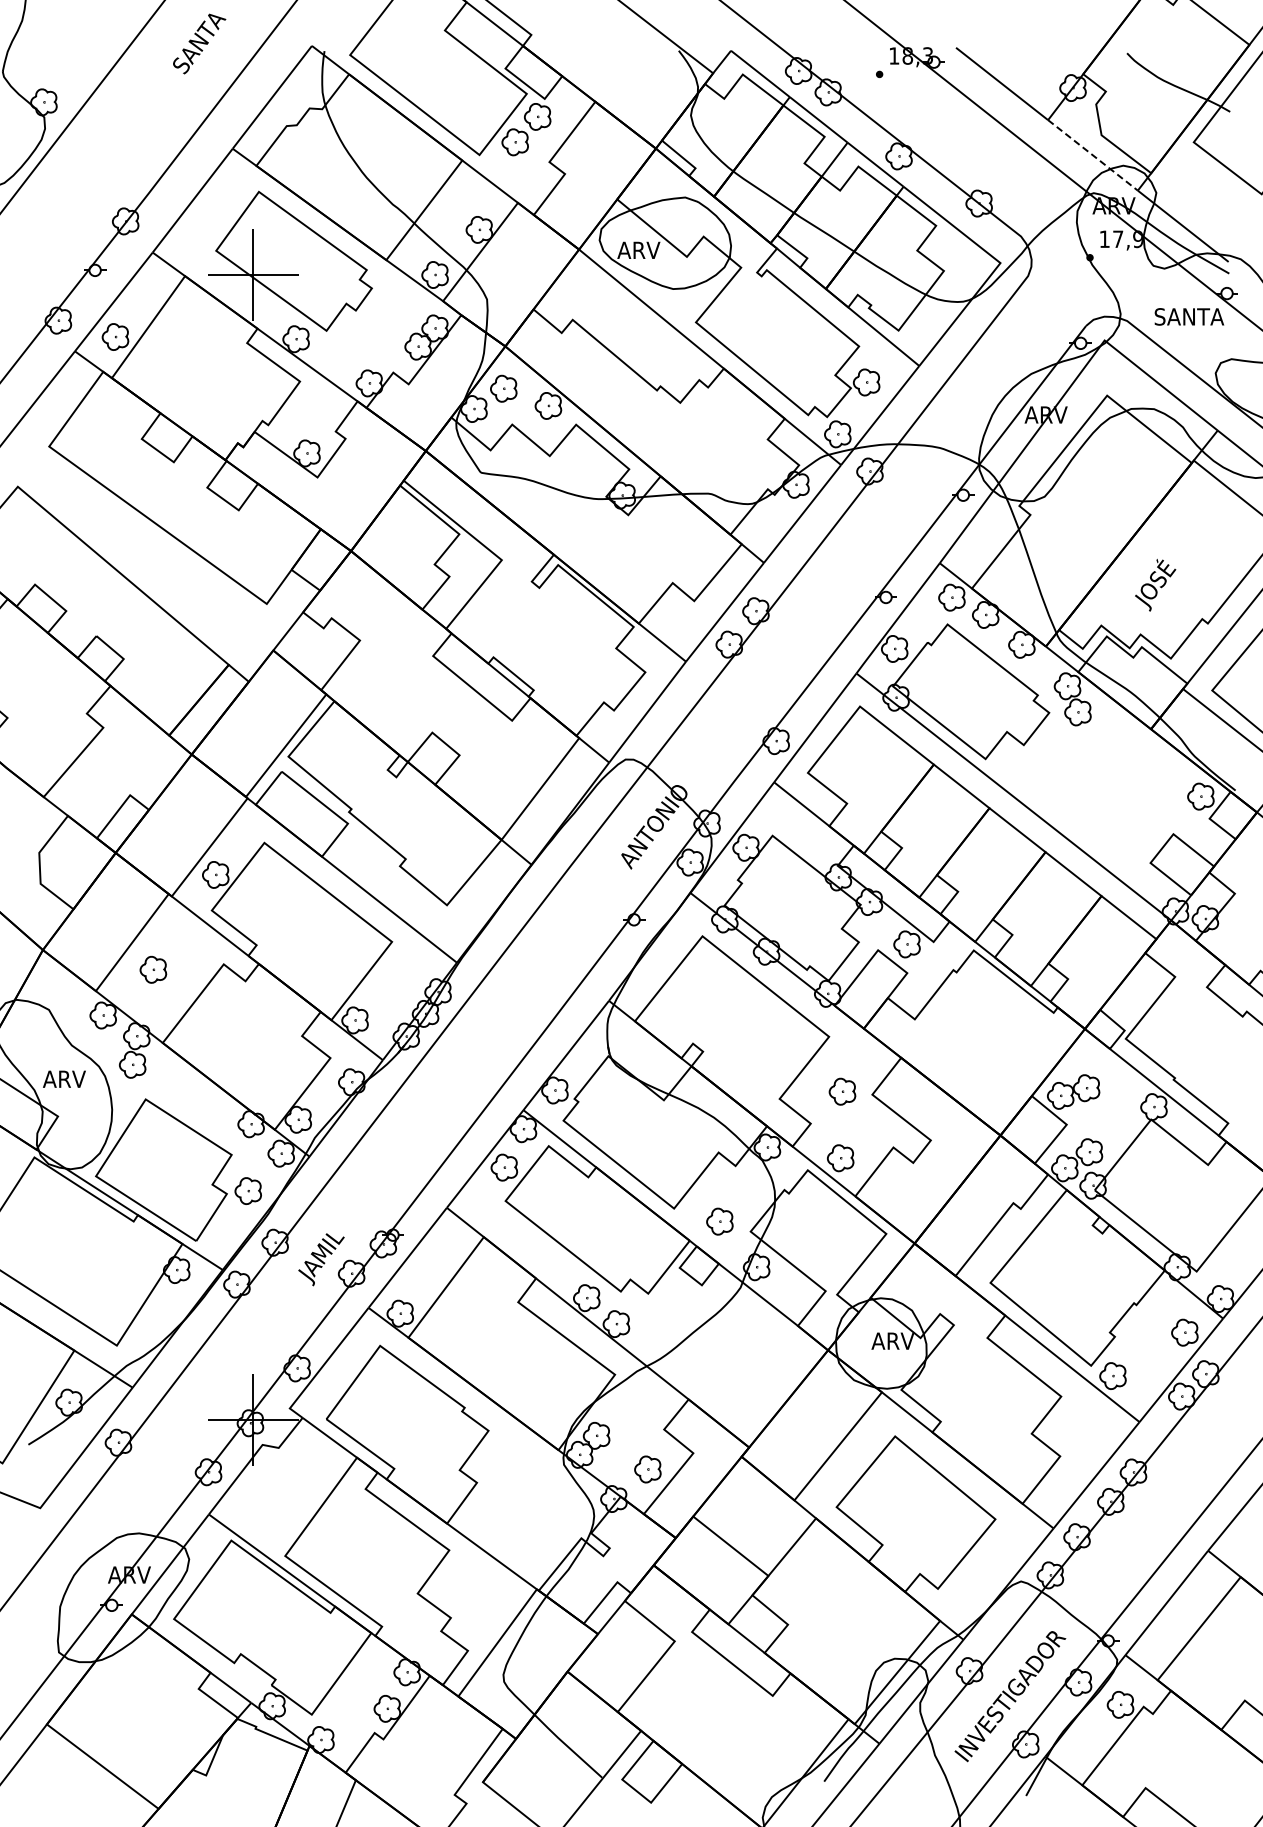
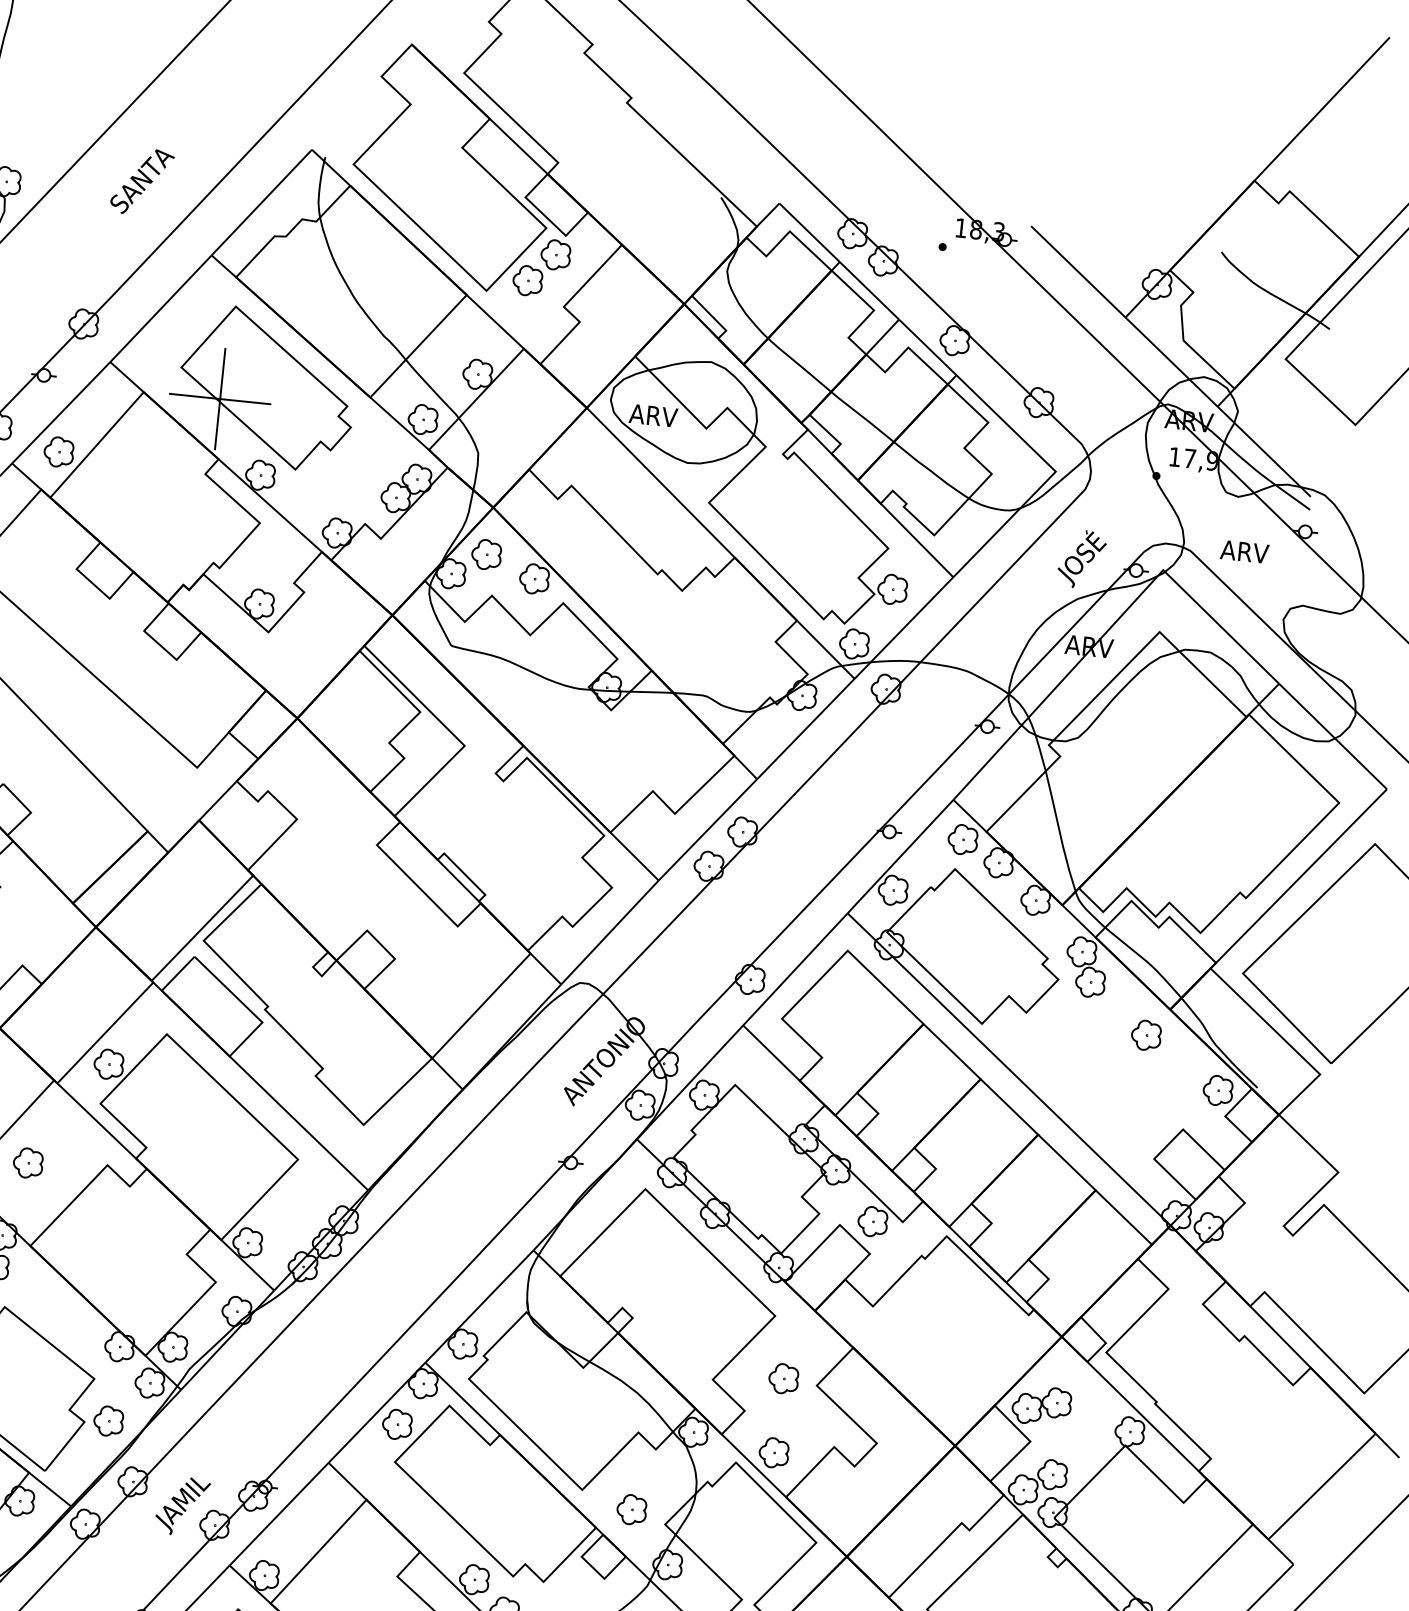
text: (199, 43) -> (142, 181), moved
line: (1093, 155) -> (1172, 362), dashed -> solid
text: (1188, 316) -> (1259, 553), SANTA -> ARV
text: (1155, 585) -> (1081, 559), moved
part: (1132, 754) -> (1146, 1035), added

